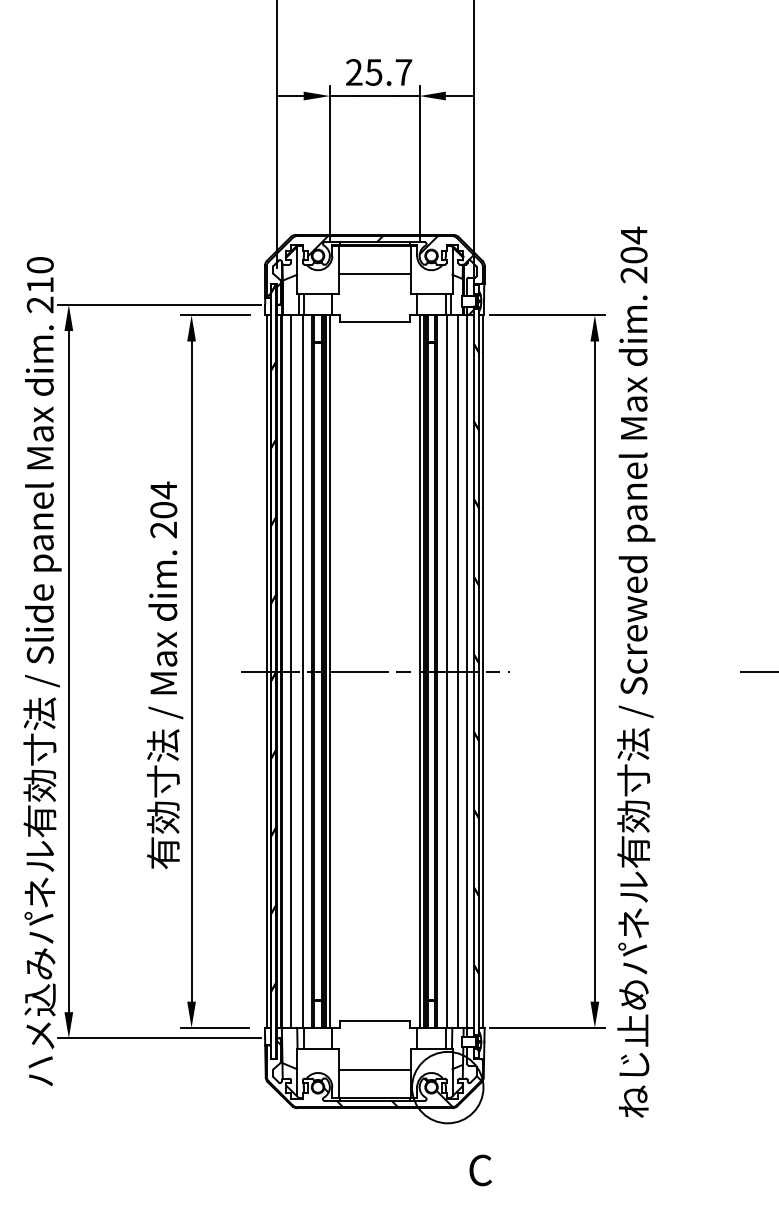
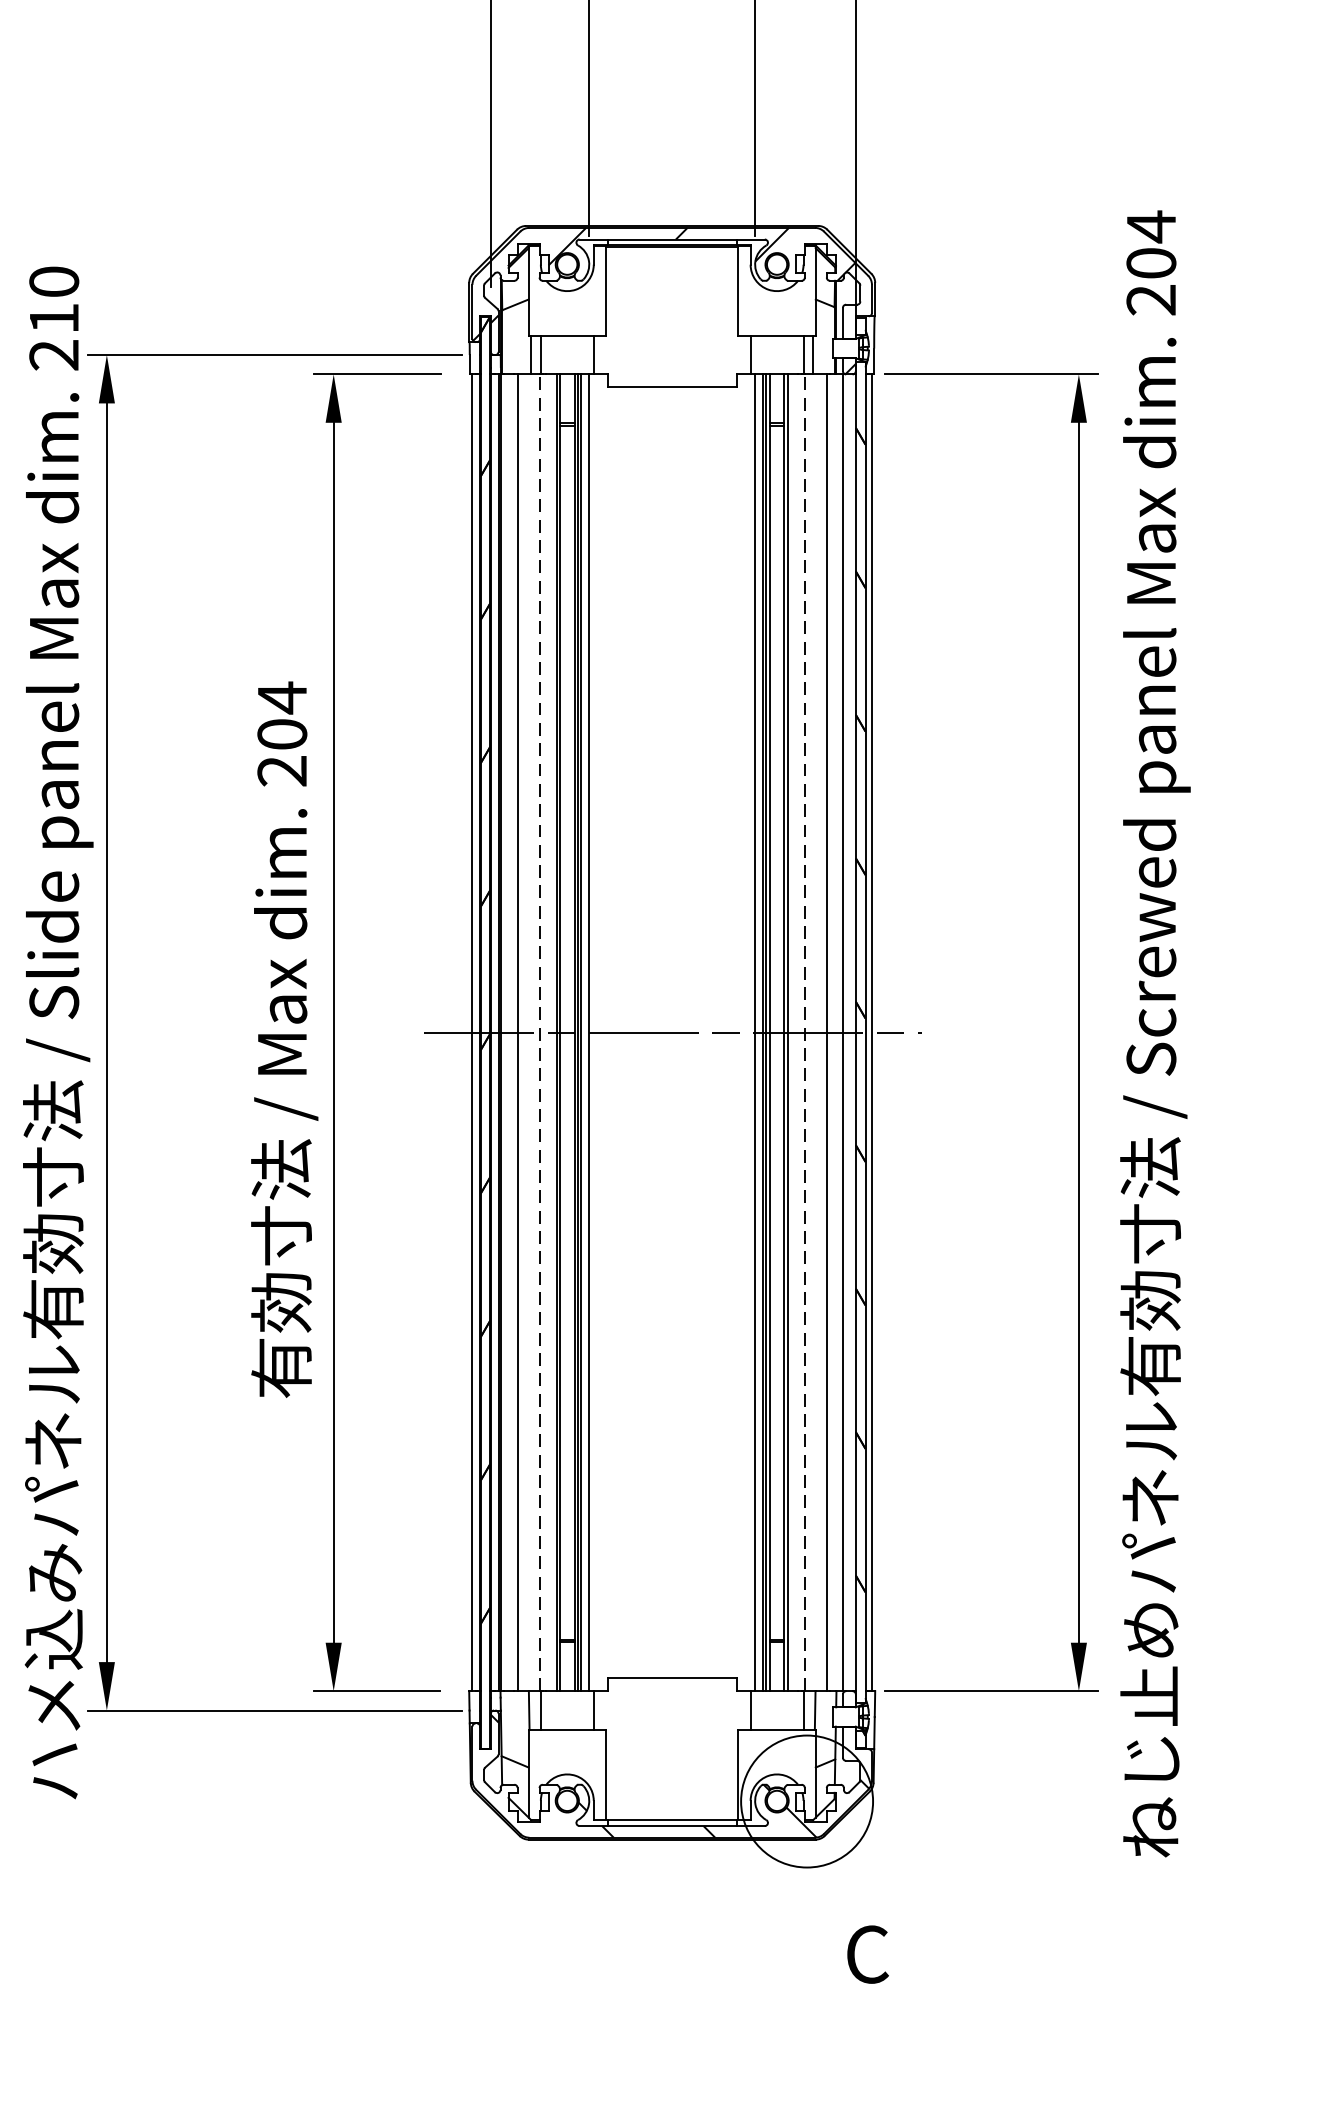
line: (374, 274) -> (671, 298), removed
line: (302, 671) -> (538, 1032), solid -> dashed
line: (446, 671) -> (804, 1032), solid -> dashed
line: (374, 1069) -> (671, 1768), removed

